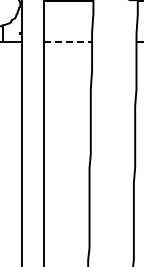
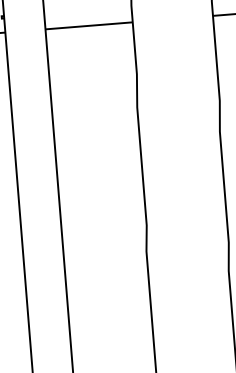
line: (68, 41) -> (90, 24), dashed -> solid

